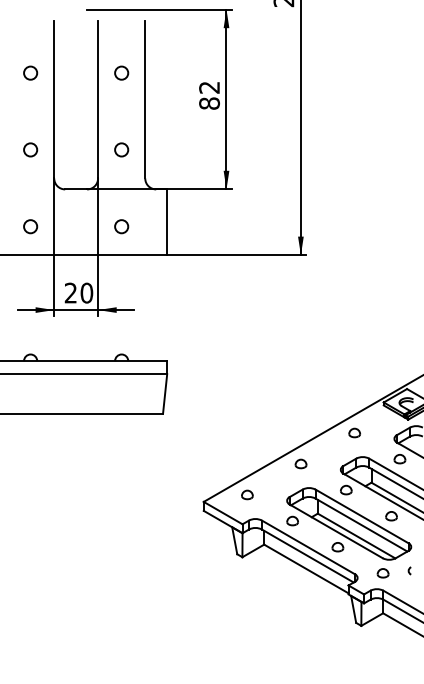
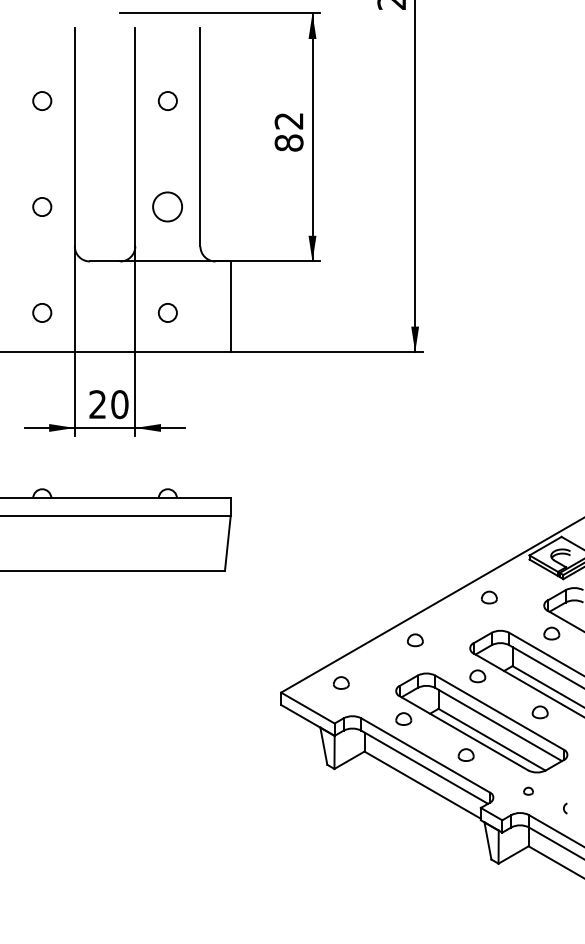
circle: (121, 149) -> (167, 206), size x1.6
arc: (409, 570) -> (564, 807), moved
part: (382, 573) -> (527, 791), size x0.6

